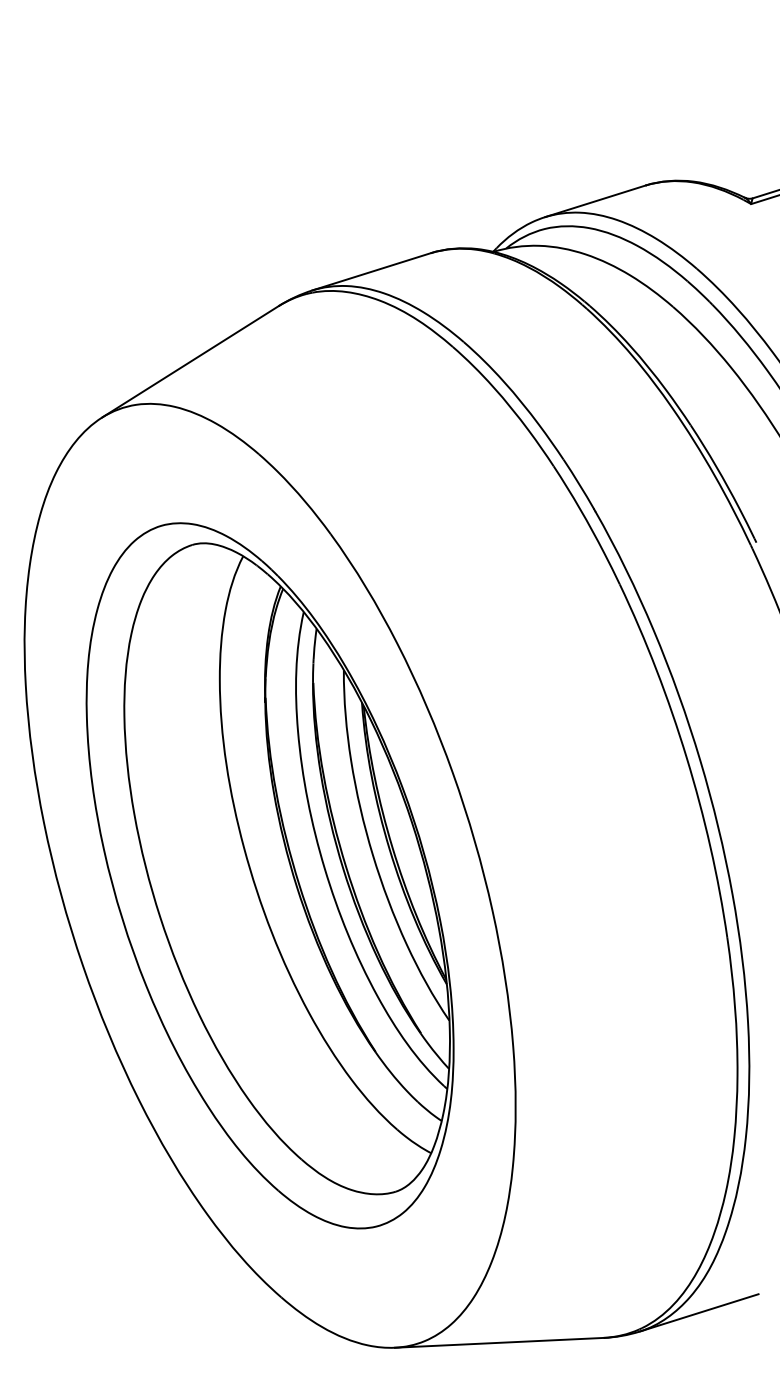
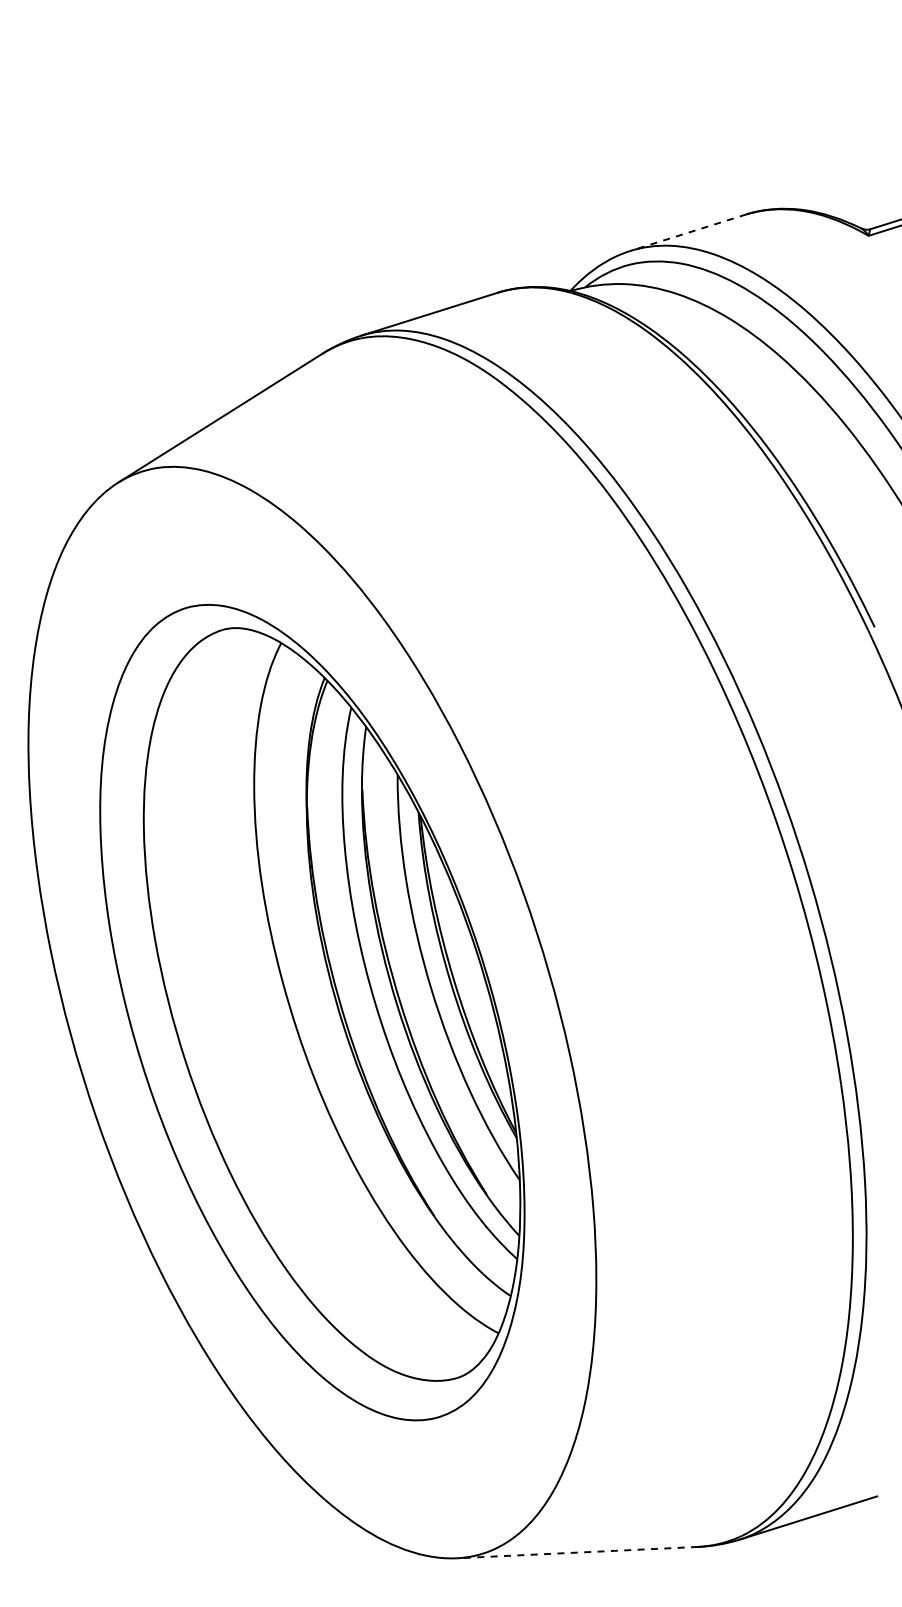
line: (595, 201) -> (688, 232), solid -> dashed
line: (499, 1342) -> (577, 1552), solid -> dashed

